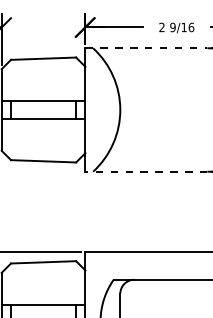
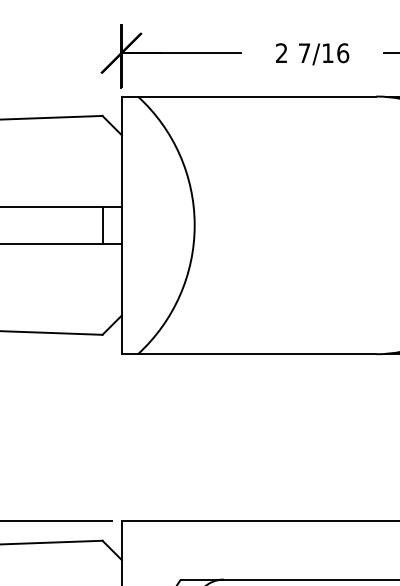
text: (172, 27) -> (303, 53), 9/16 -> 7/16
line: (146, 48) -> (249, 97), dashed -> solid
line: (146, 171) -> (249, 353), dashed -> solid

